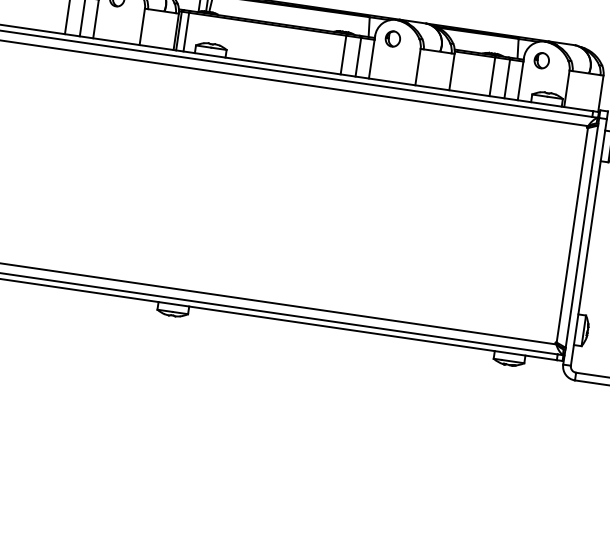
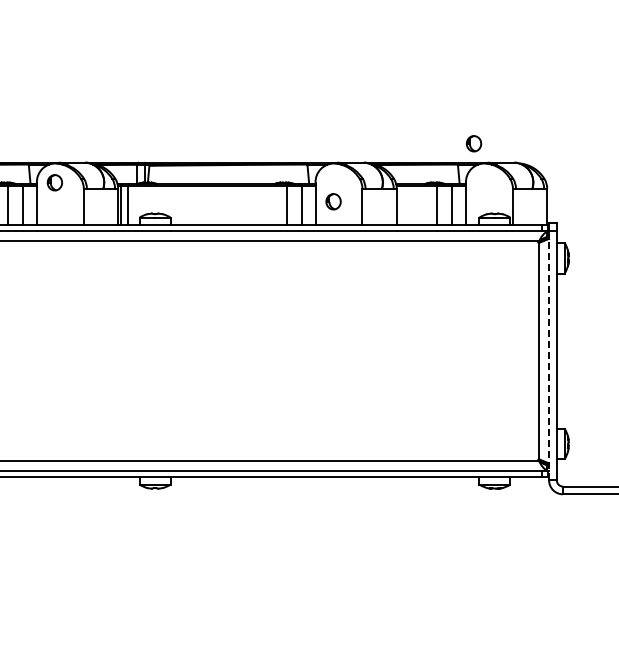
part: (392, 38) -> (333, 201), moved
part: (542, 60) -> (474, 143), moved
line: (581, 241) -> (549, 355), solid -> dashed

